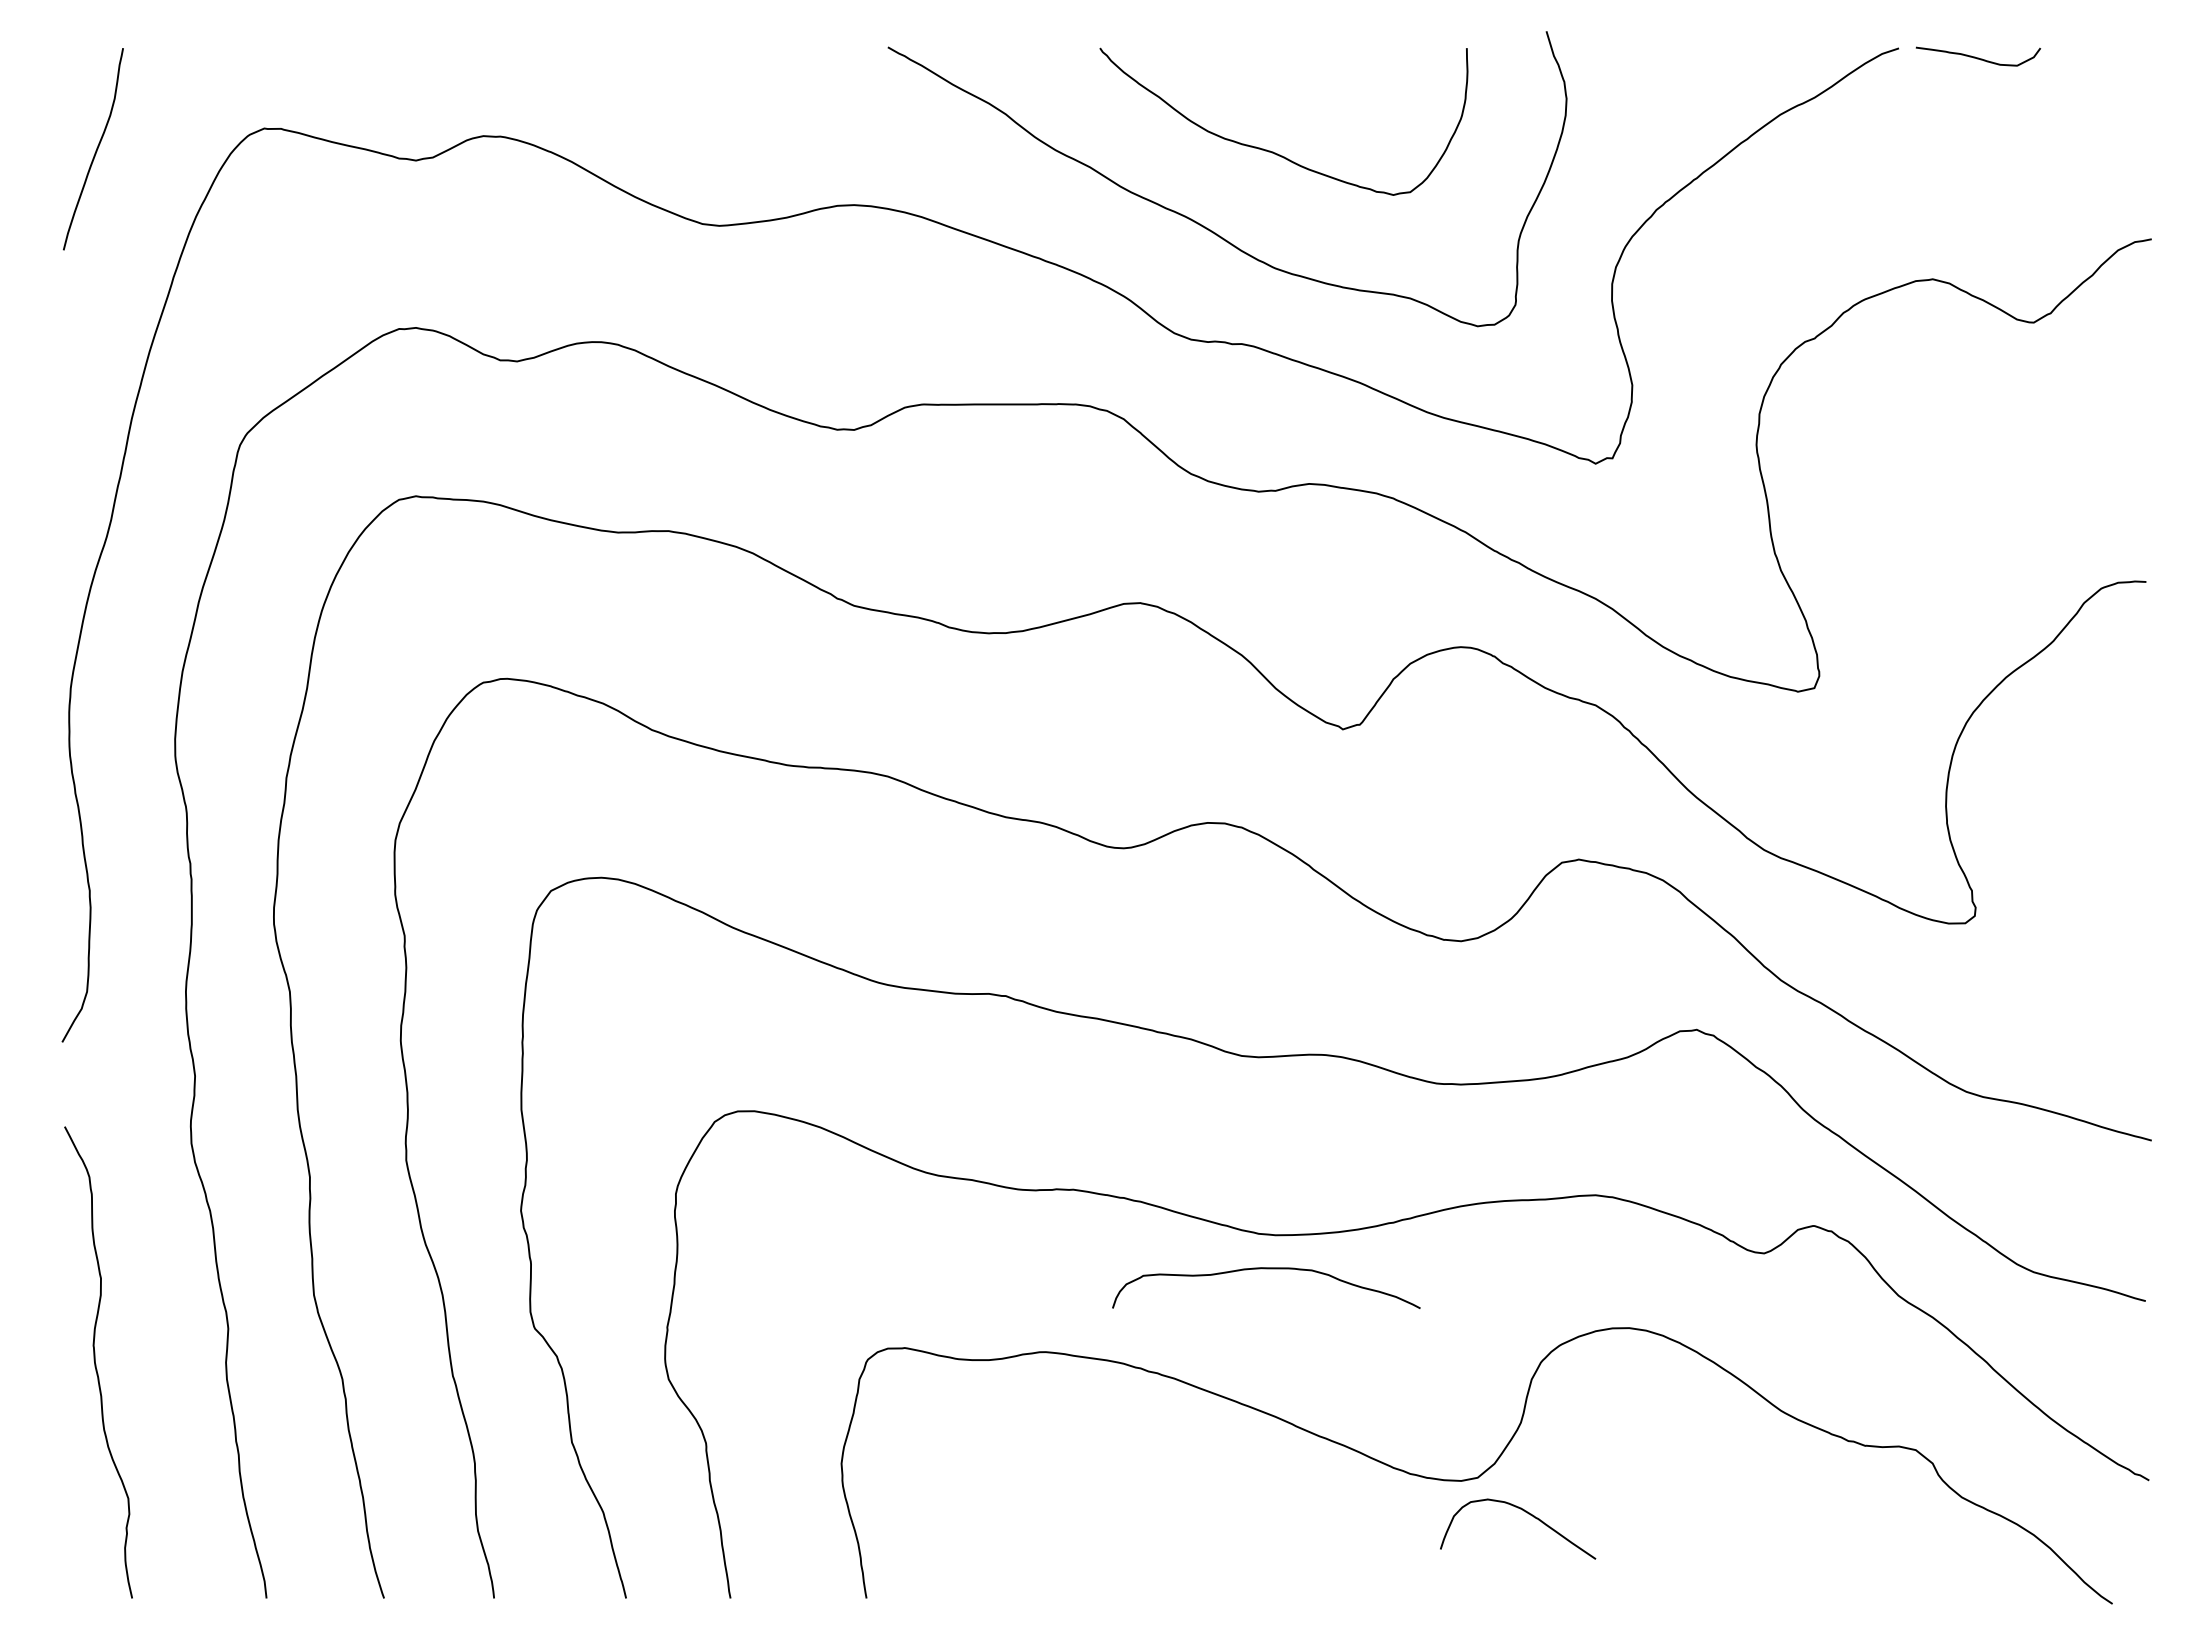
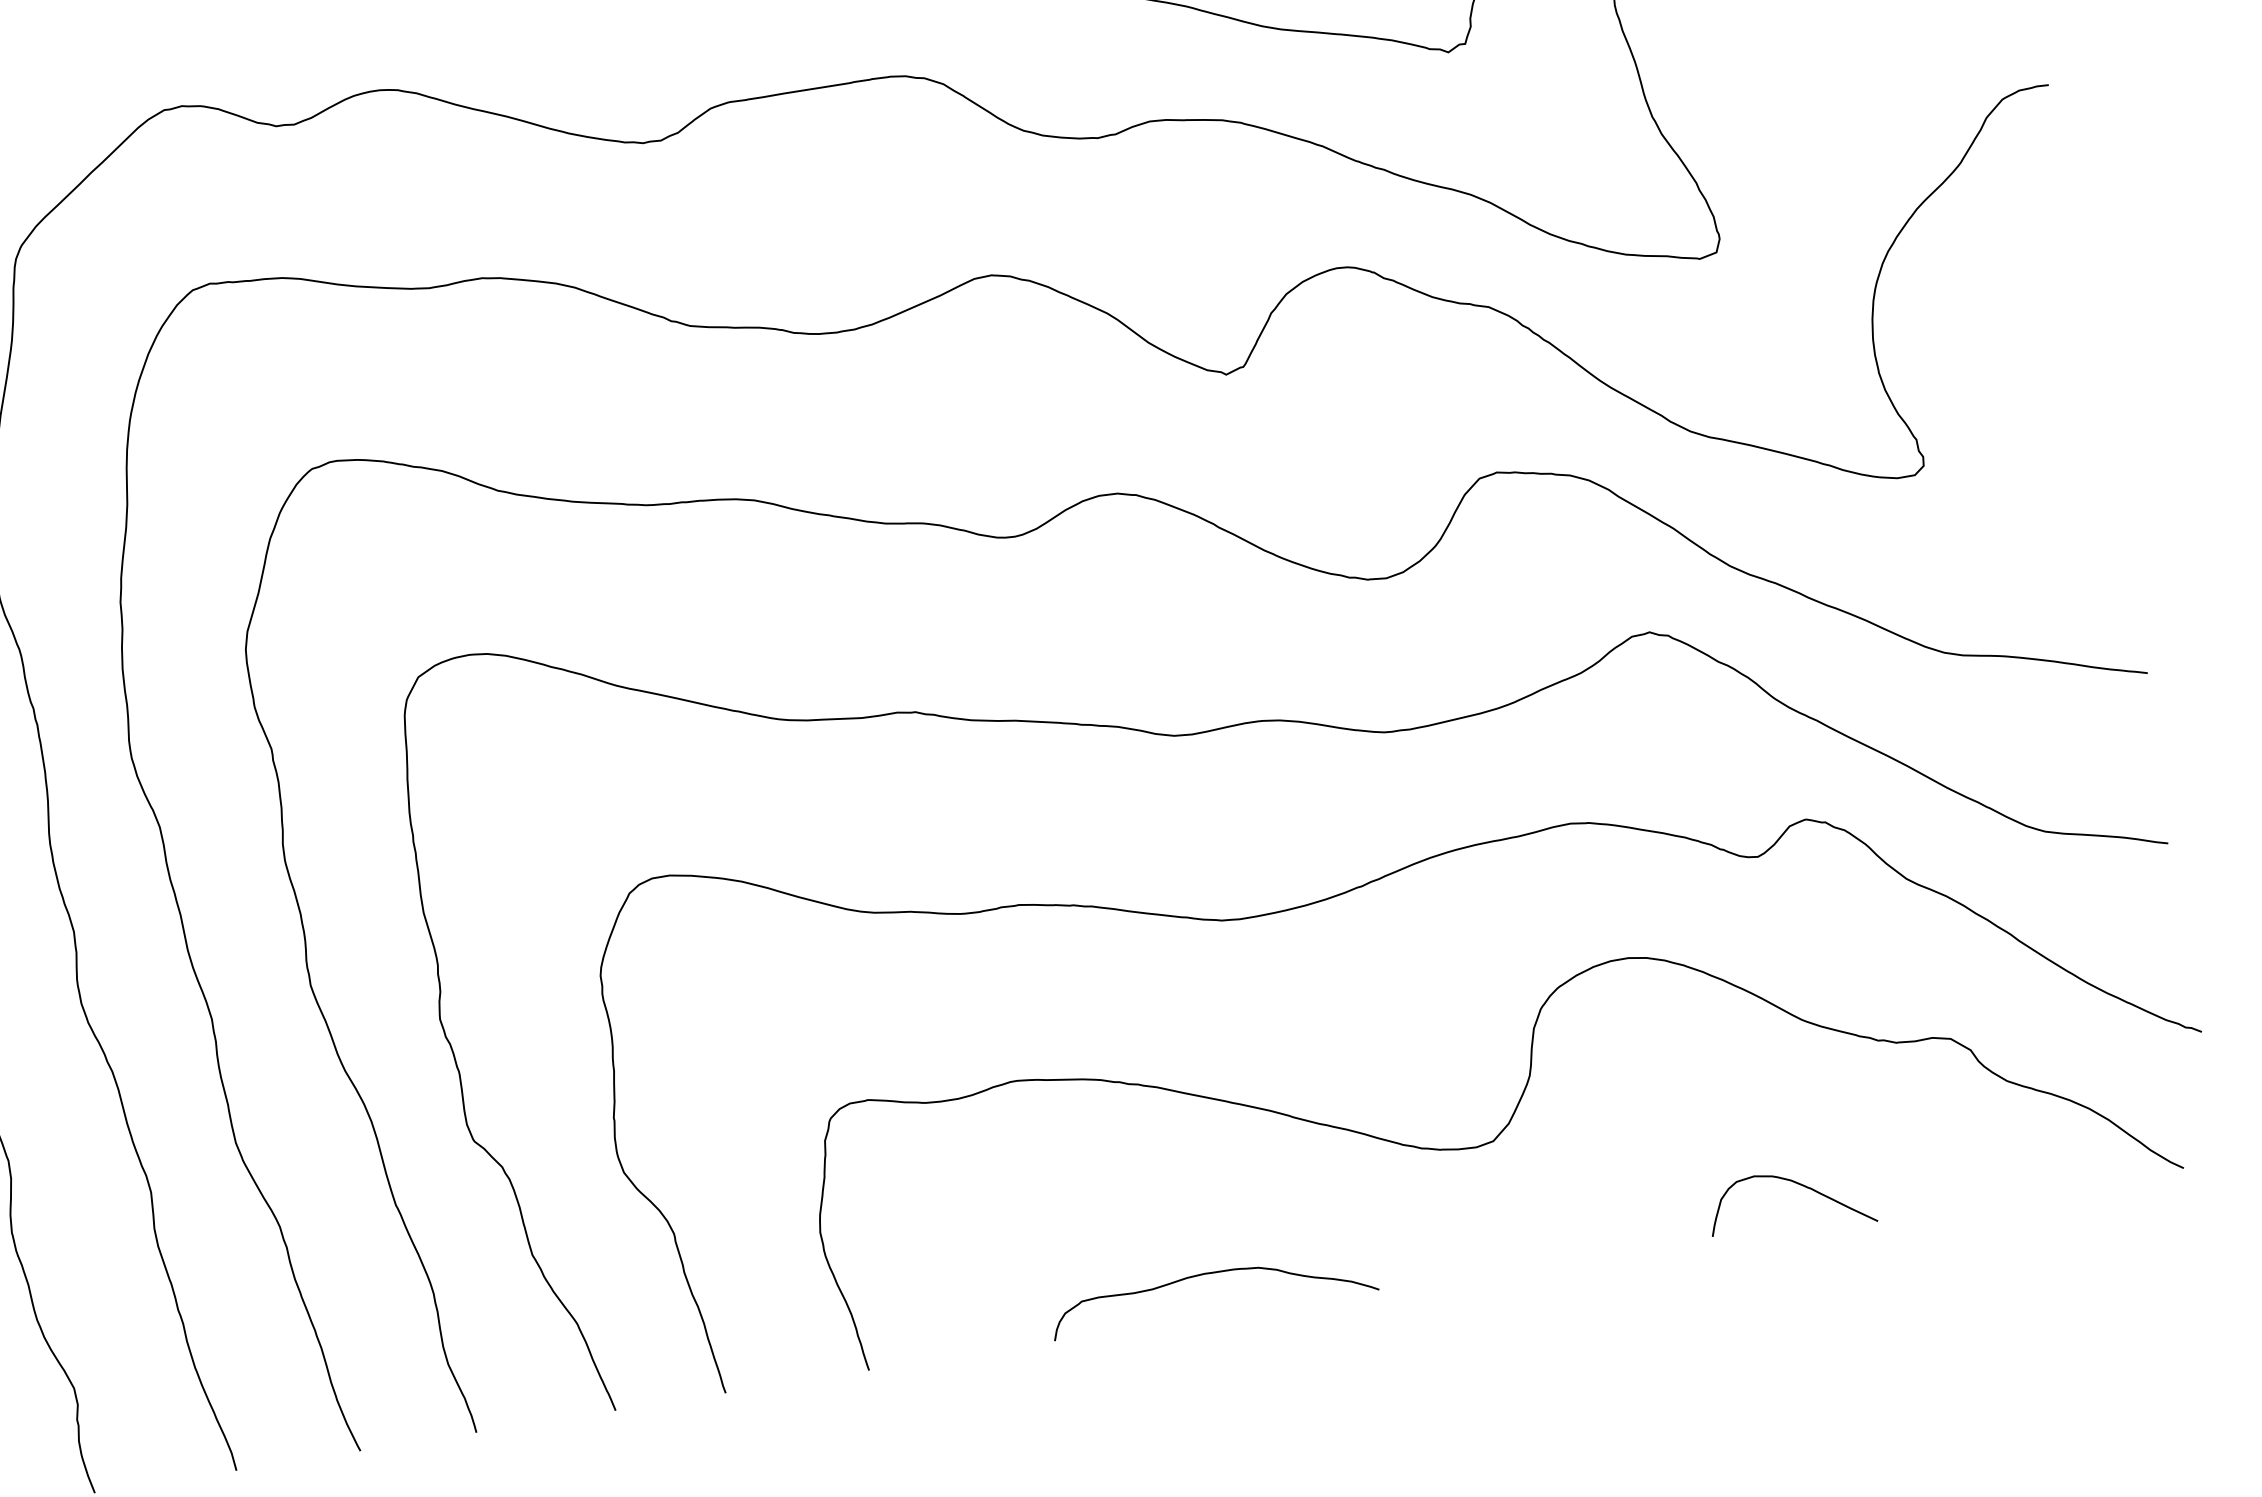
curve: (1266, 1269) -> (1210, 1274), moved
curve: (1528, 1514) -> (1799, 1185), moved

